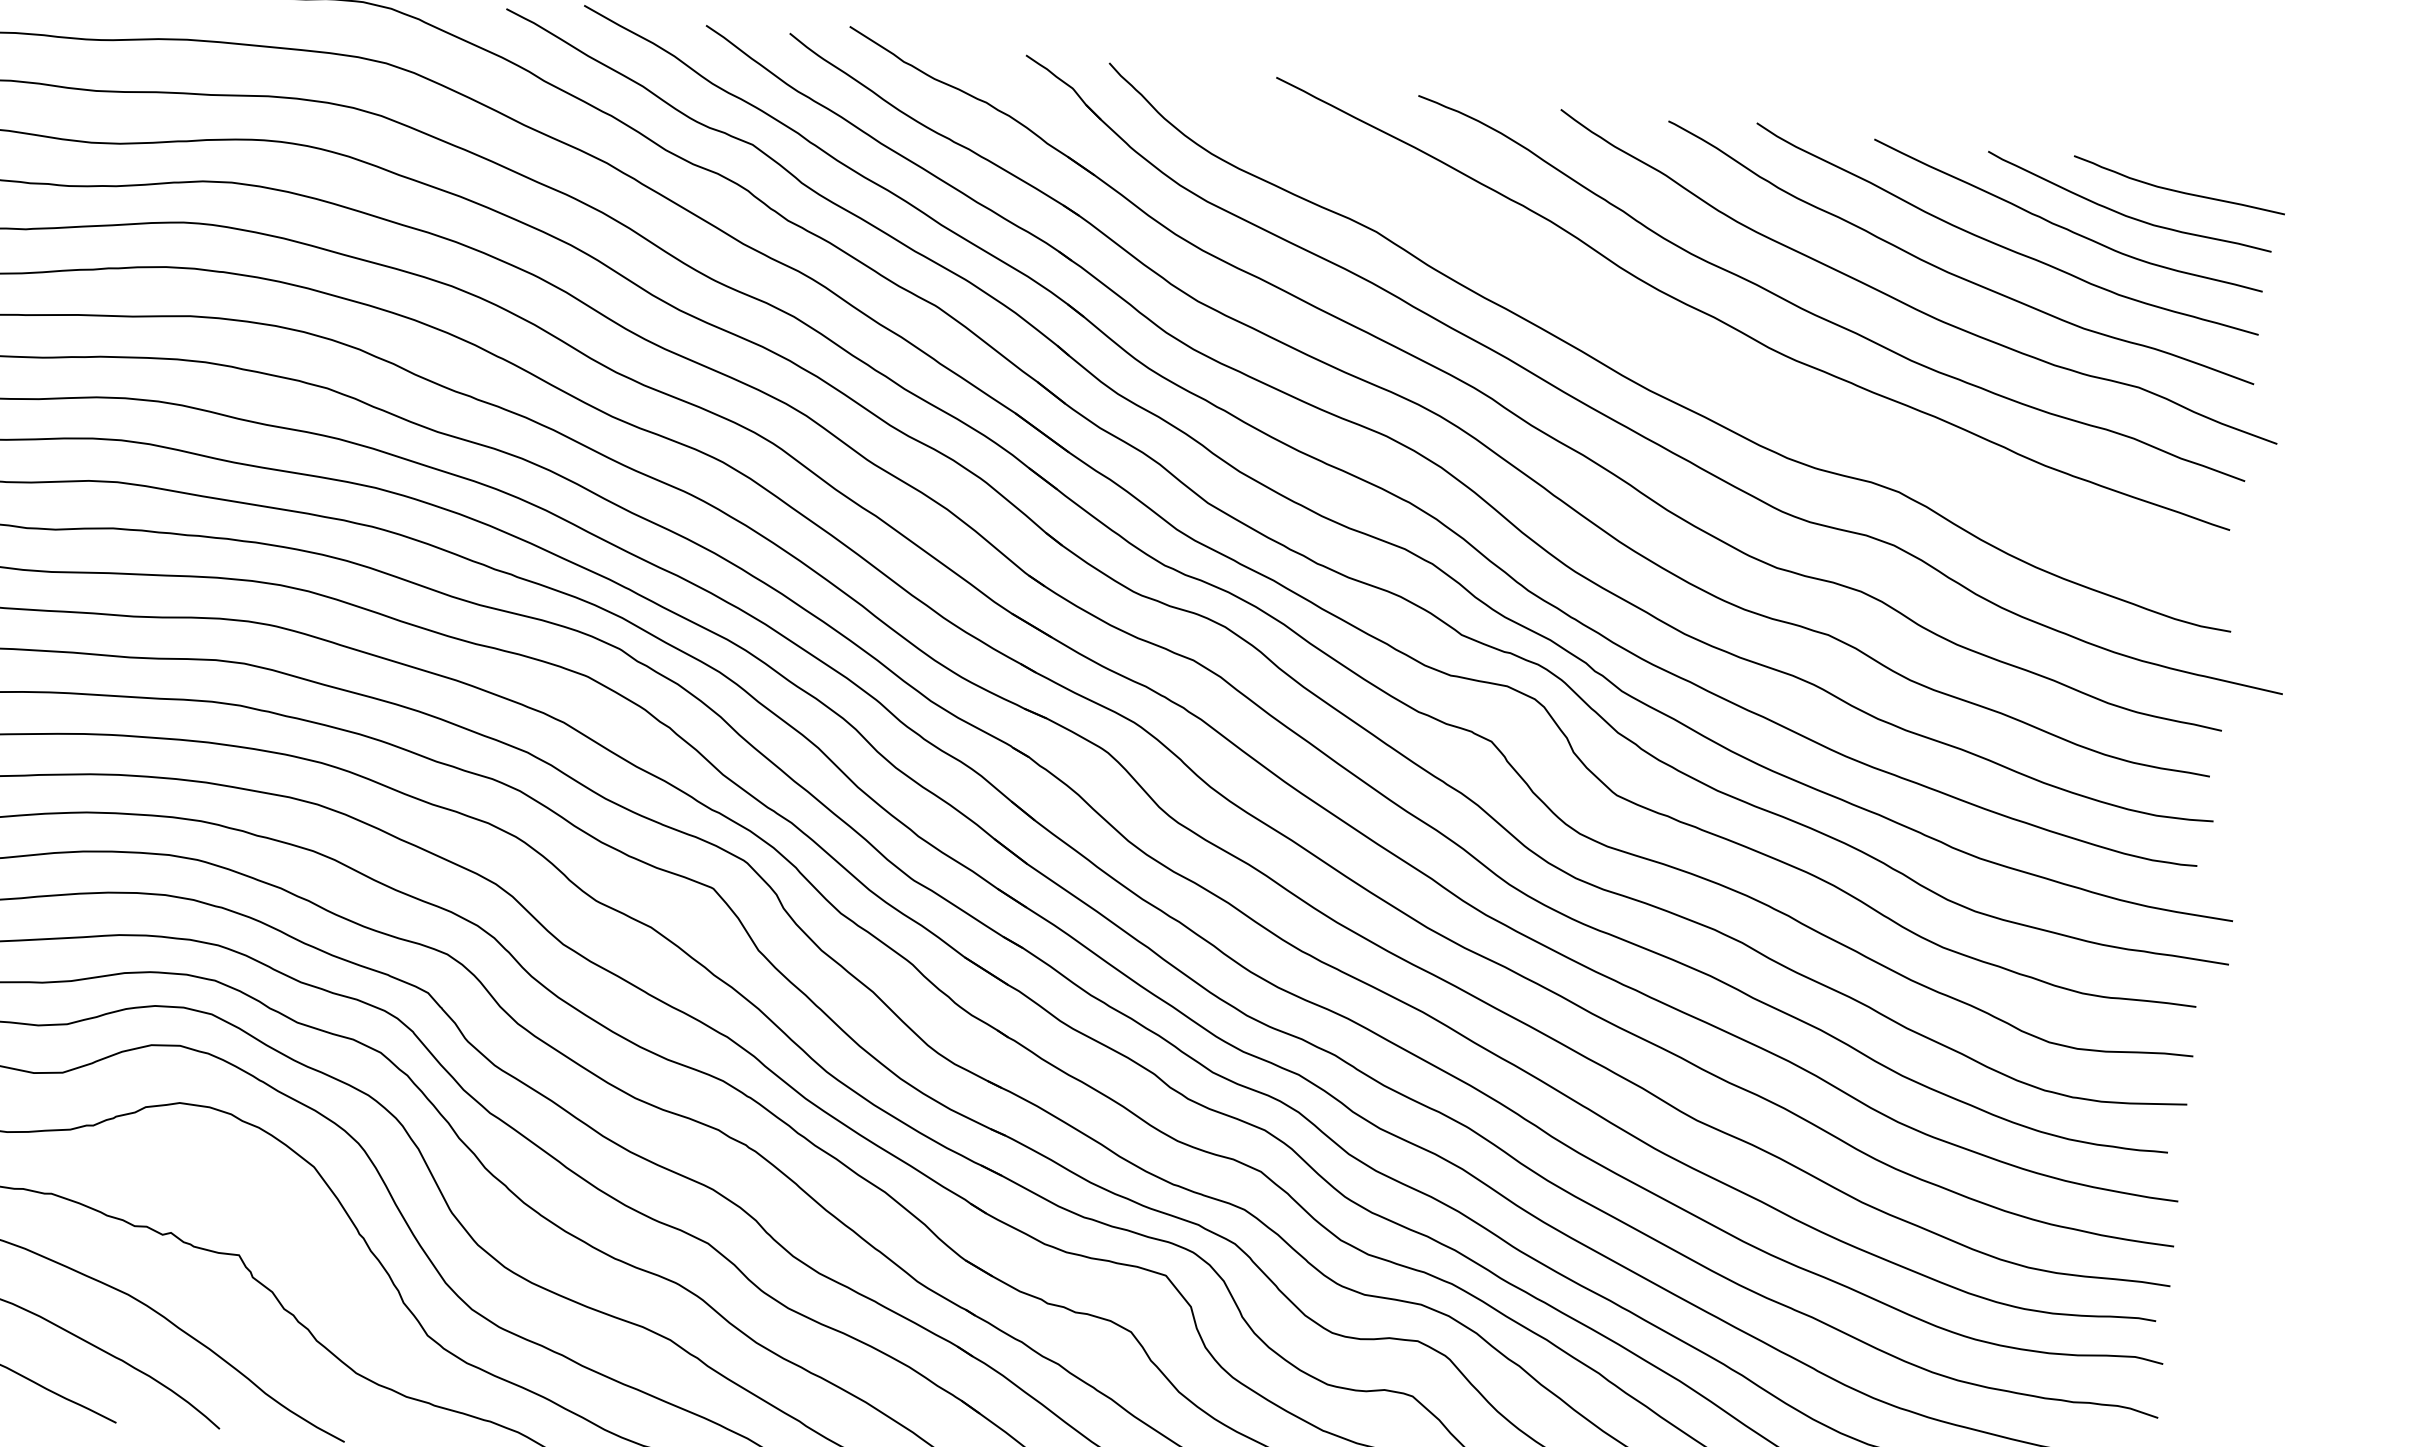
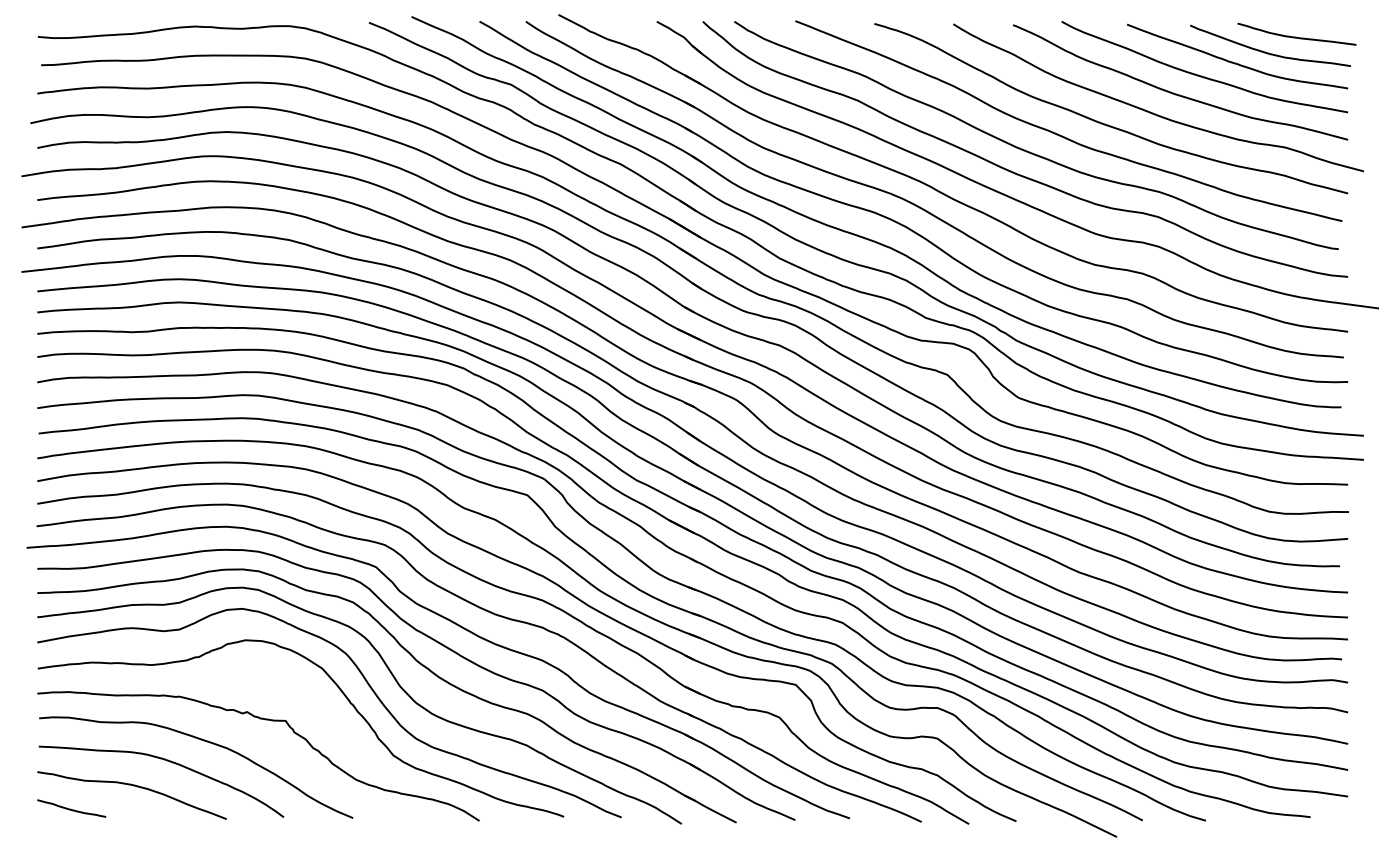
curve: (1677, 352) -> (1029, 151), added

